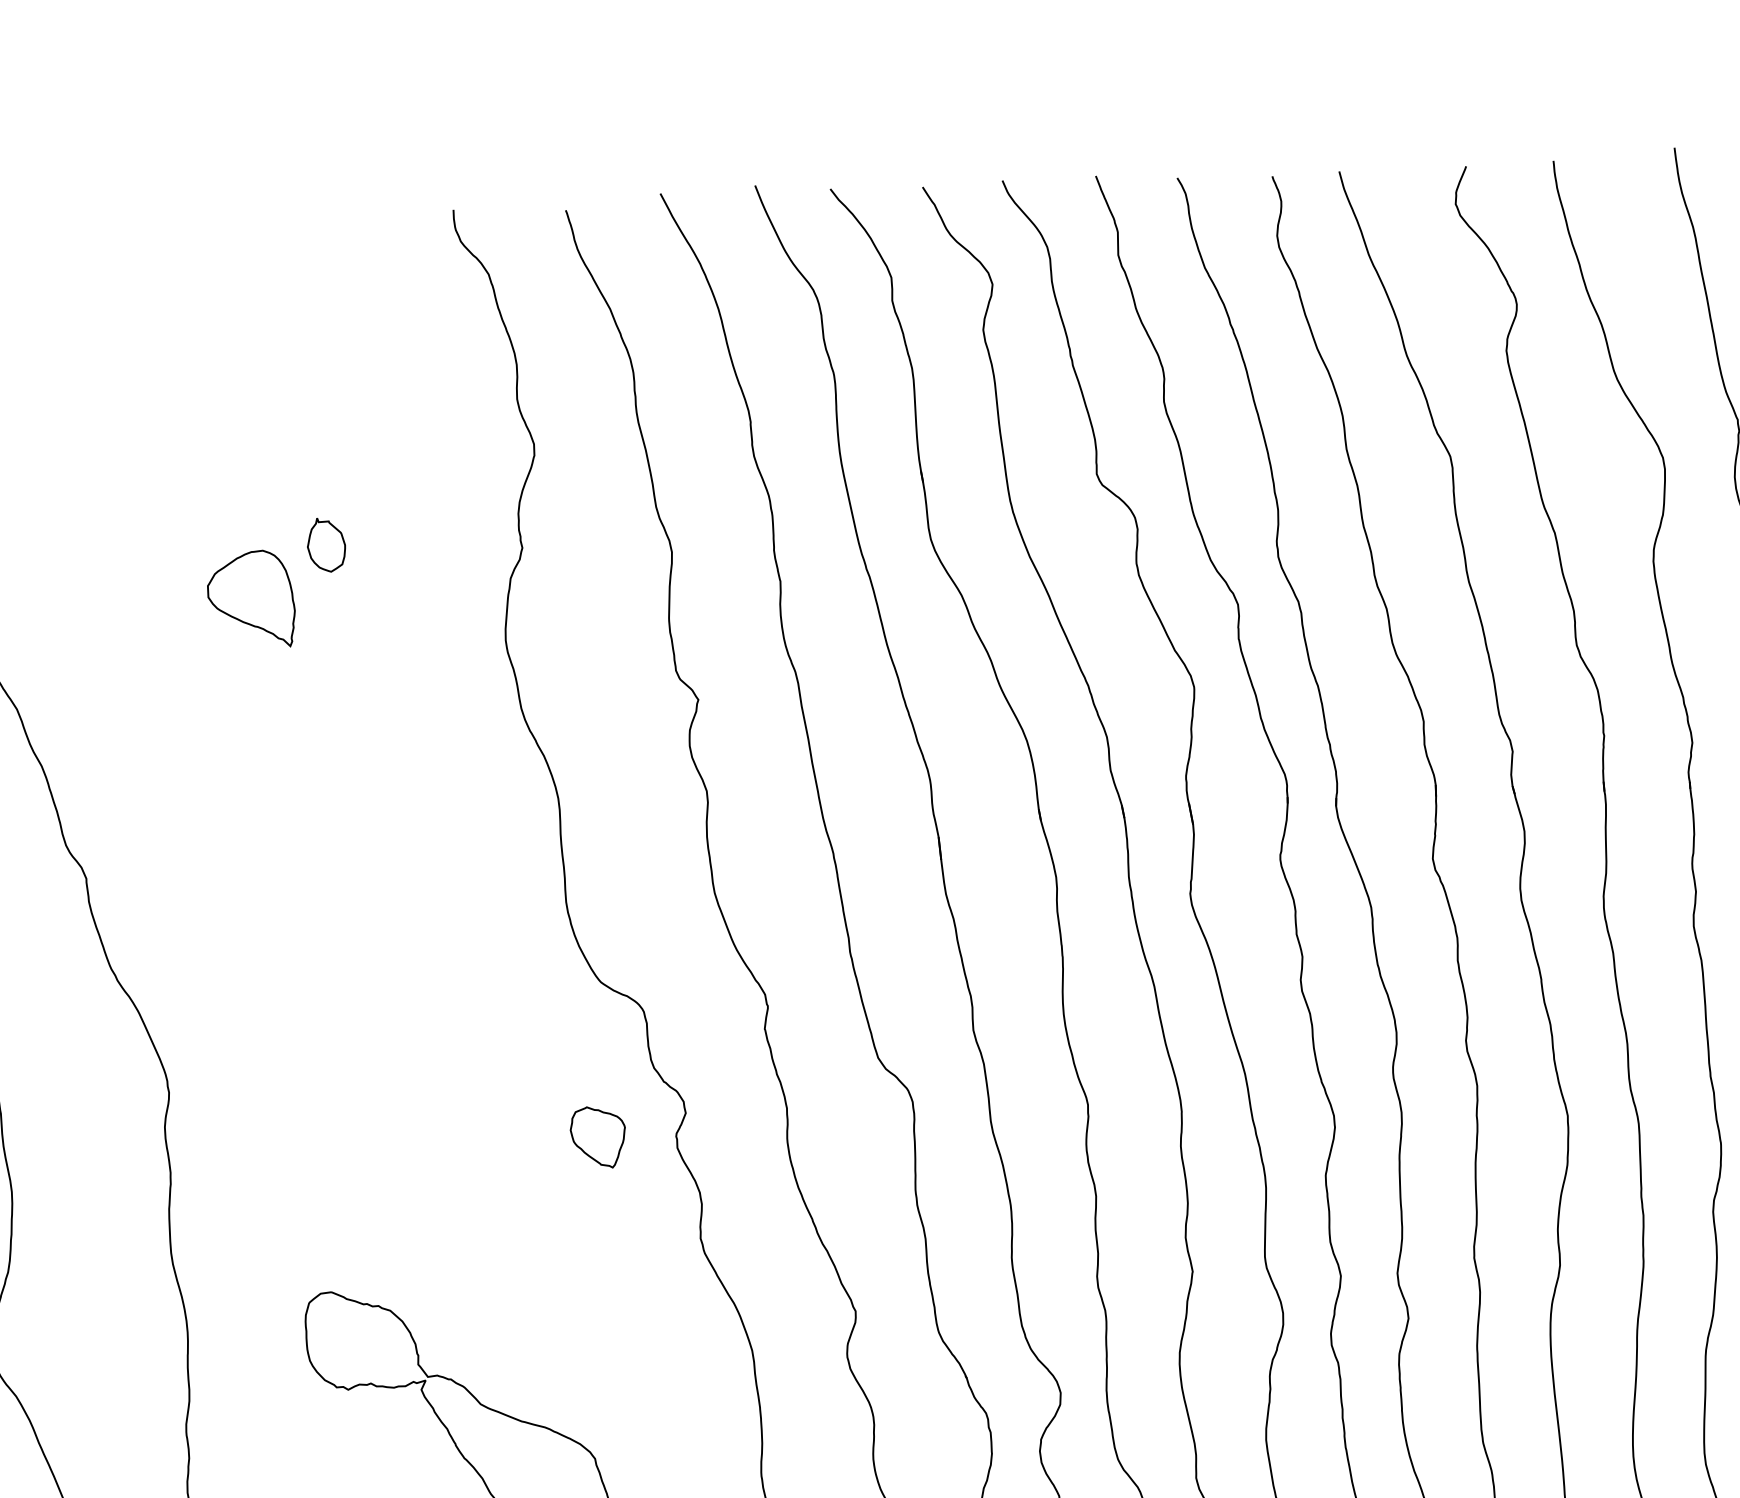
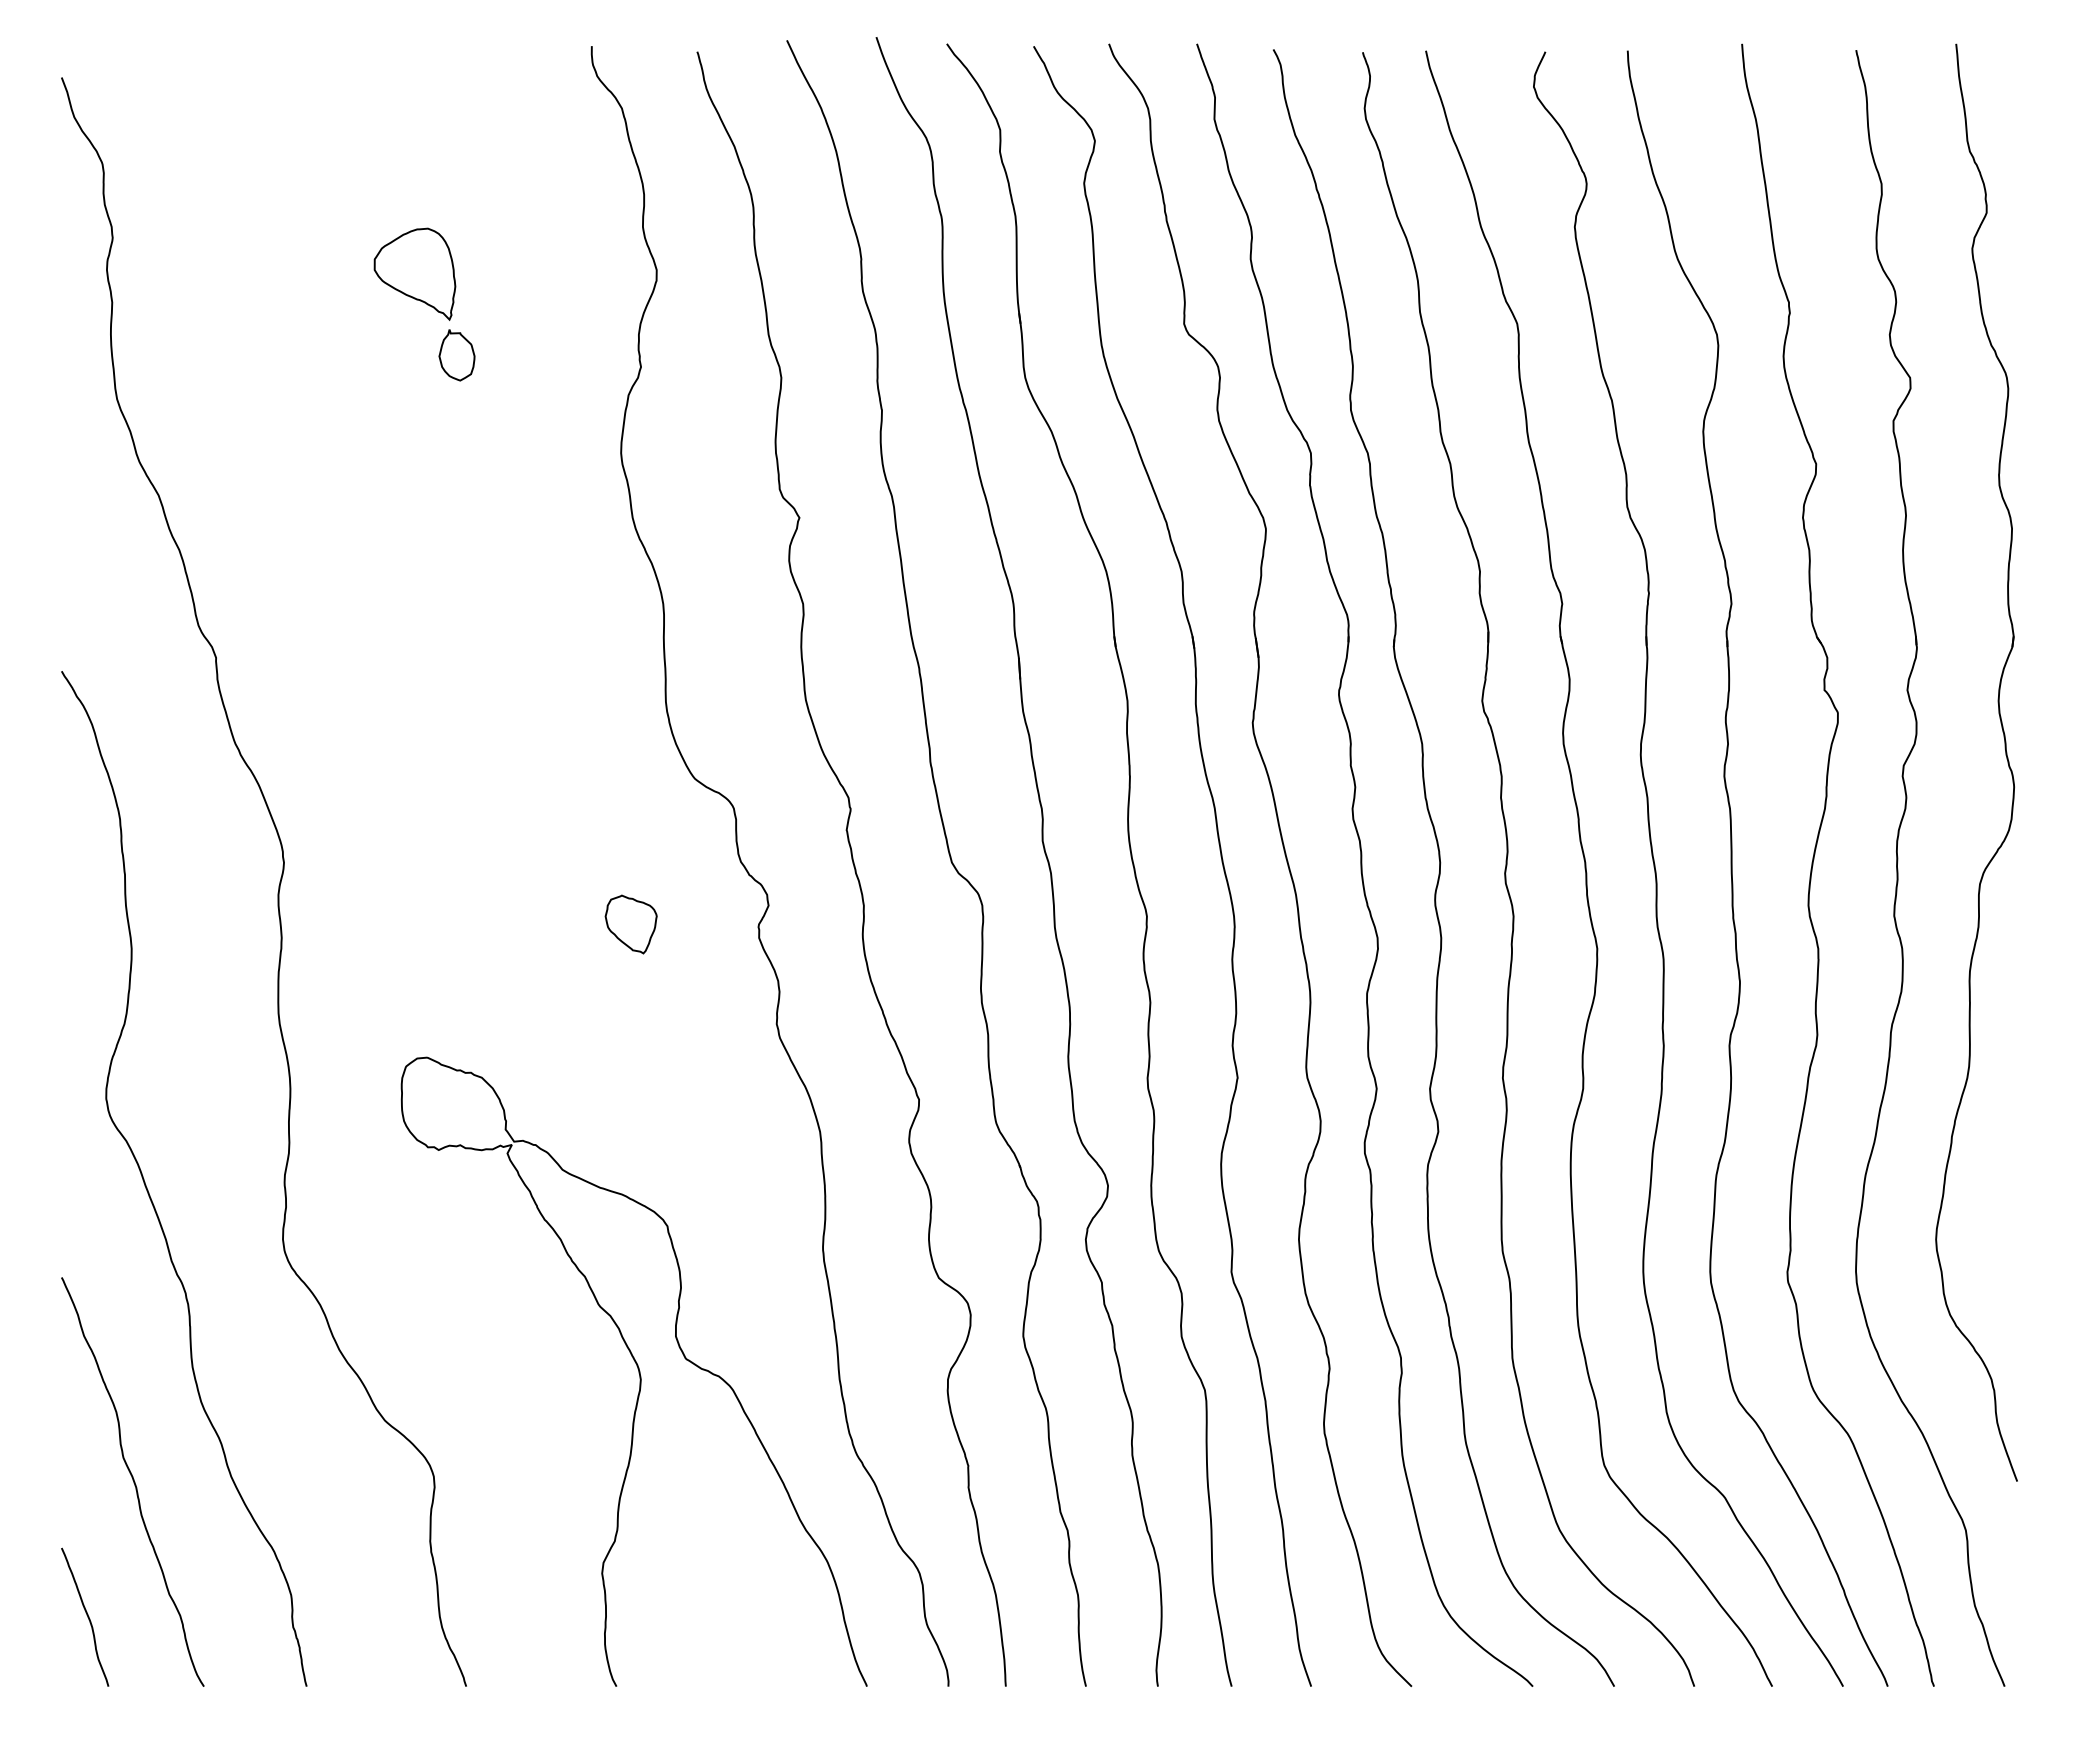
part: (250, 599) -> (414, 273), moved
part: (597, 1137) -> (630, 924), moved

